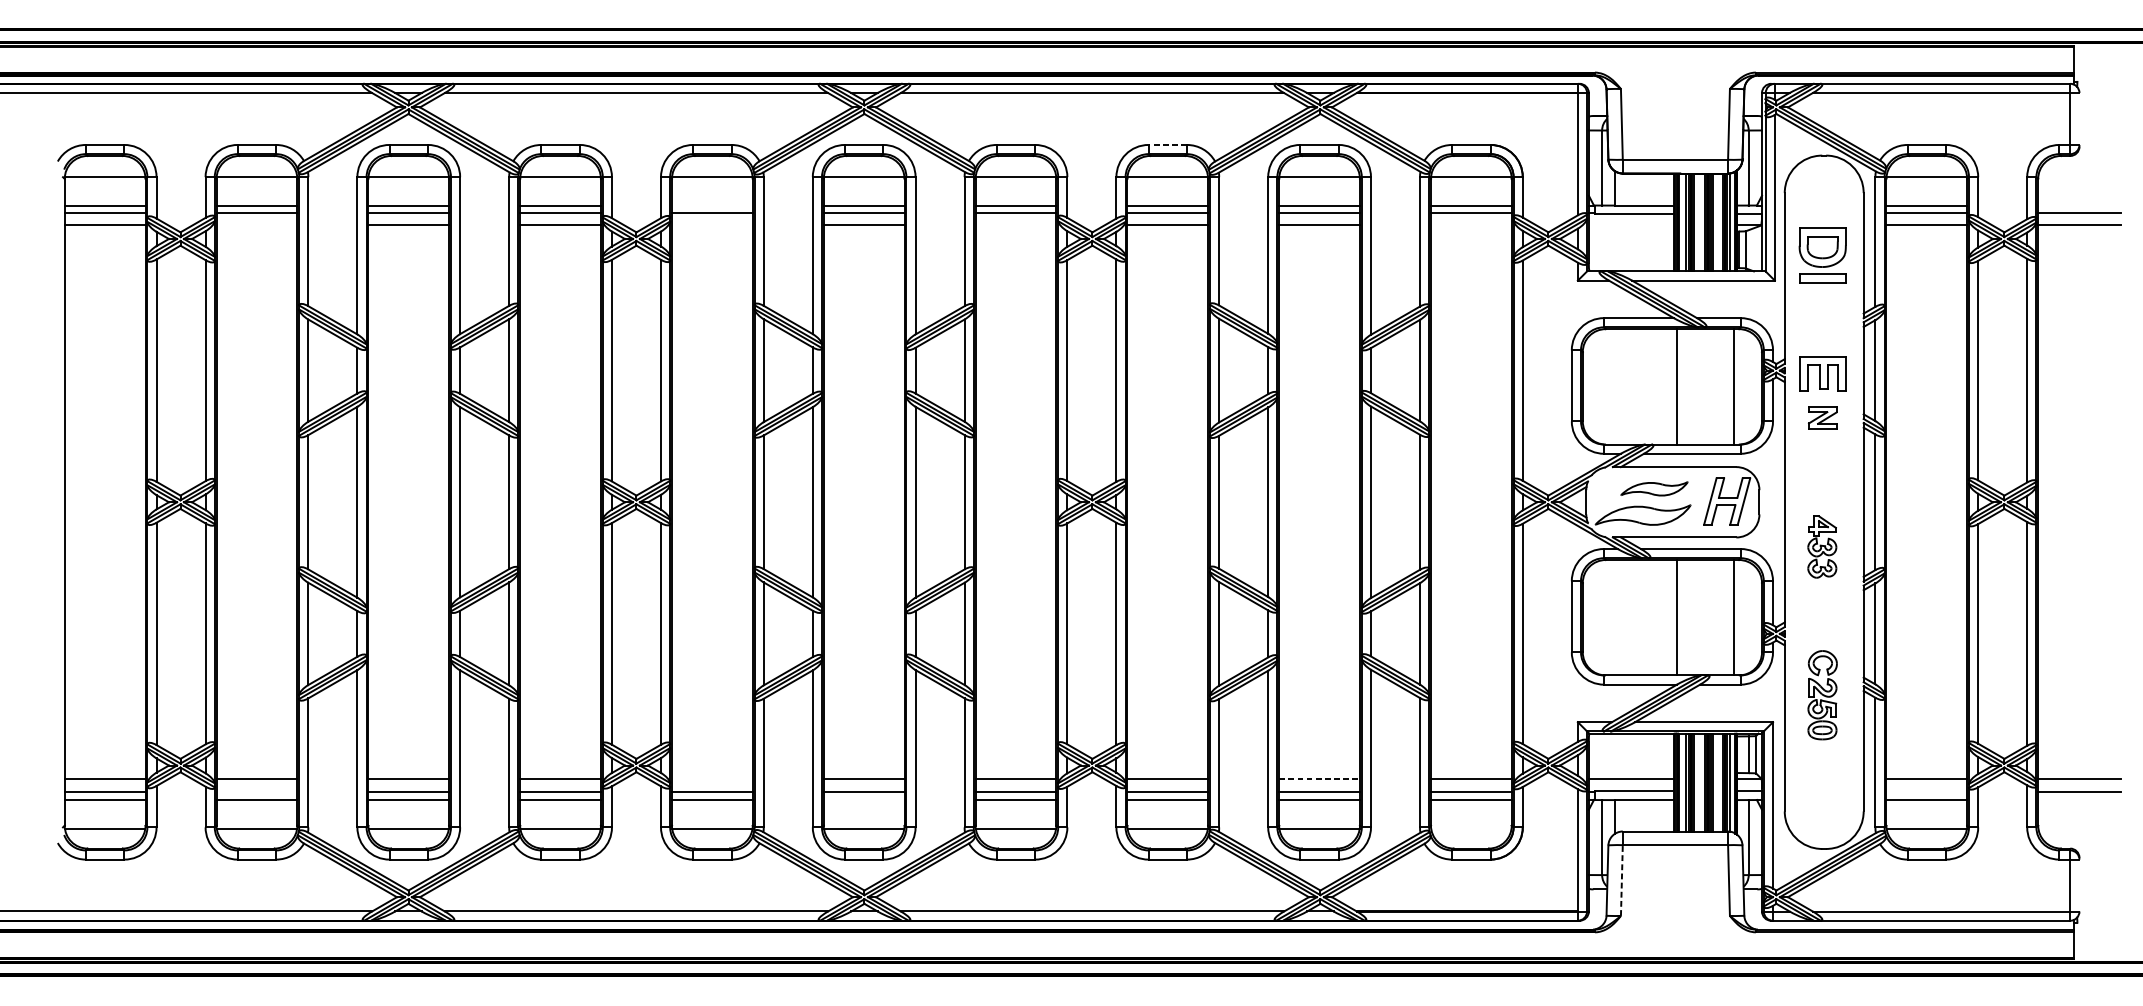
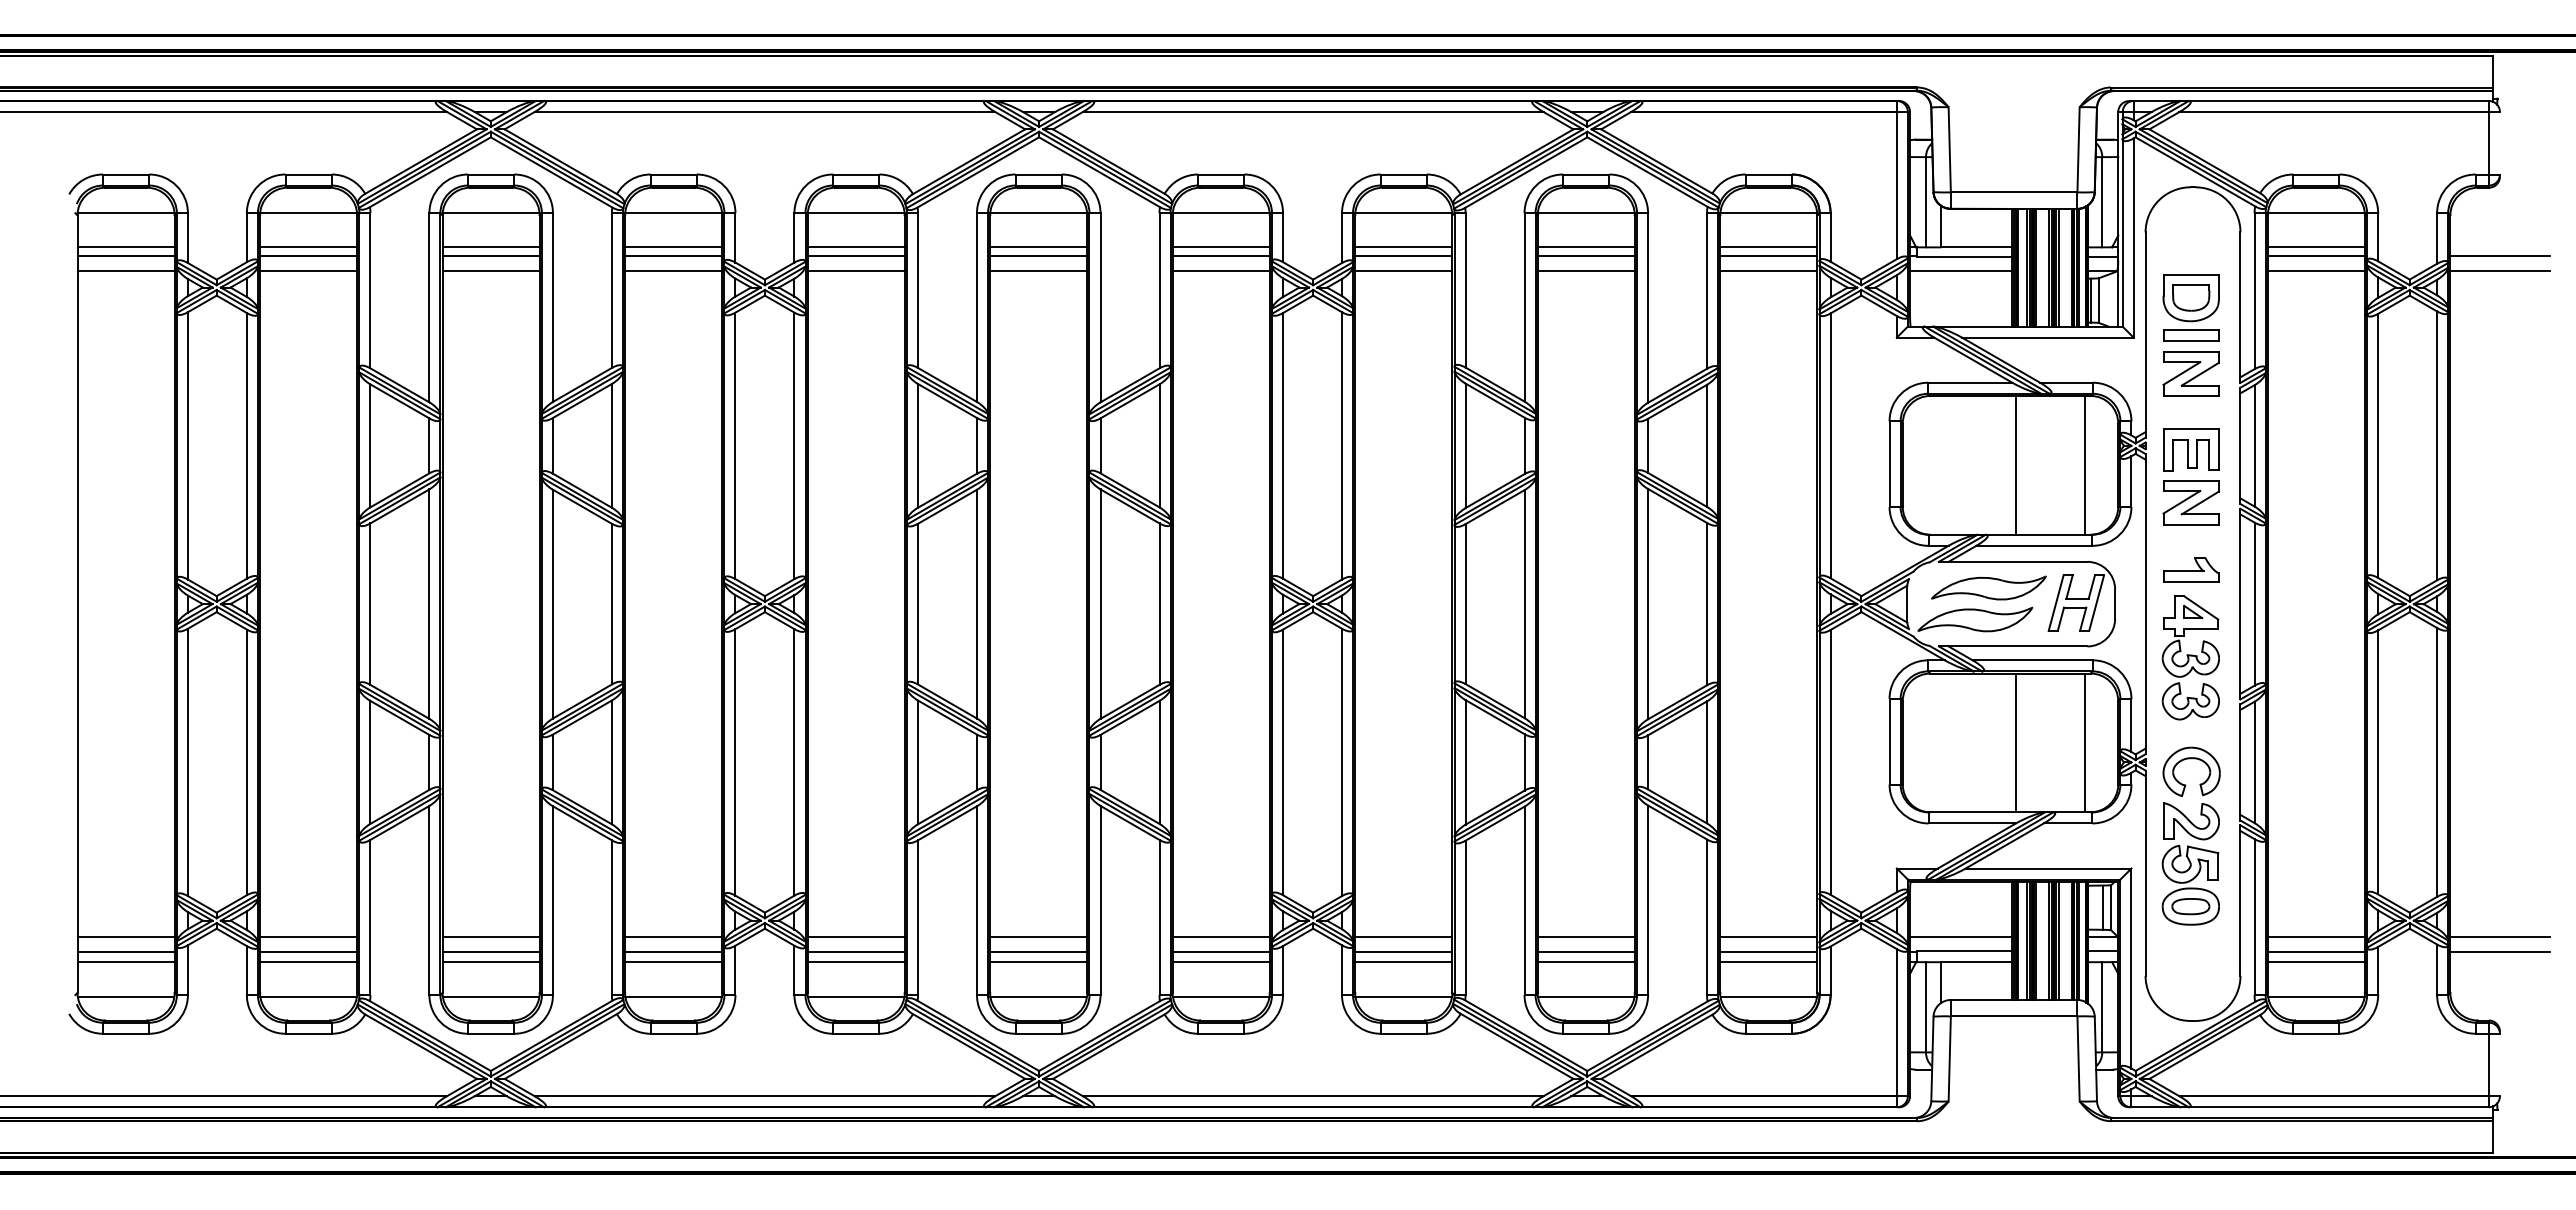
line: (1167, 144) -> (1403, 174), dashed -> solid
line: (711, 205) -> (855, 247), added
line: (256, 225) -> (308, 271), added
line: (711, 225) -> (855, 271), added
line: (1015, 225) -> (1220, 271), added
line: (1471, 225) -> (1768, 271), added
line: (1631, 225) -> (1961, 271), added
part: (1822, 310) -> (2190, 373), added
part: (1822, 417) -> (2191, 502), size x1.67
part: (1822, 473) -> (2191, 569), added
part: (1654, 488) -> (1988, 587), size x1.43
part: (1822, 546) -> (2190, 657), size x1.67
part: (1822, 694) -> (2190, 835), size x1.67
line: (711, 778) -> (855, 936), added
line: (1319, 778) -> (1586, 936), dashed -> solid
line: (256, 792) -> (308, 952), added
line: (1926, 792) -> (2315, 952), added
line: (863, 800) -> (1038, 962), added
line: (1471, 828) -> (1768, 996), added
line: (1621, 880) -> (1949, 1058), dashed -> solid

